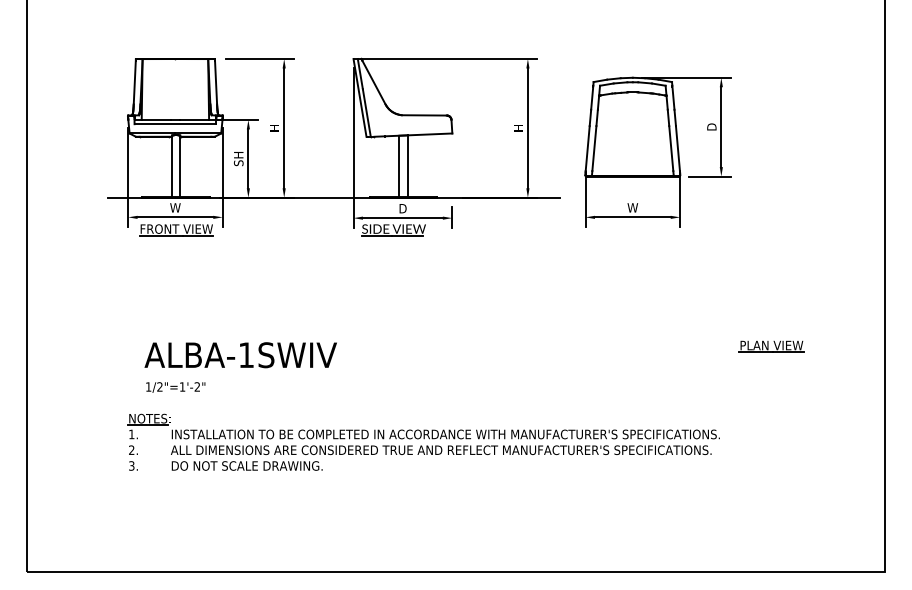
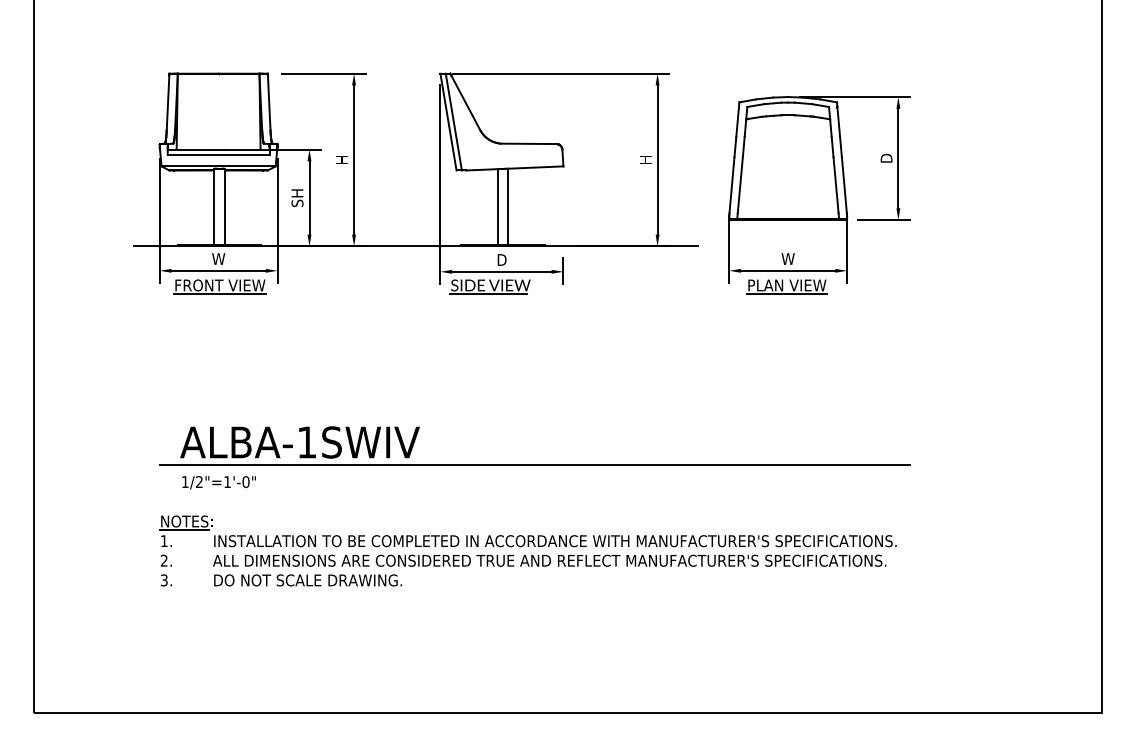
part: (771, 346) -> (786, 286), moved
line: (429, 373) -> (534, 465), added
text: (197, 387) -> (245, 482), 1/2"=1'-2" -> 1/2"=1'-0"

